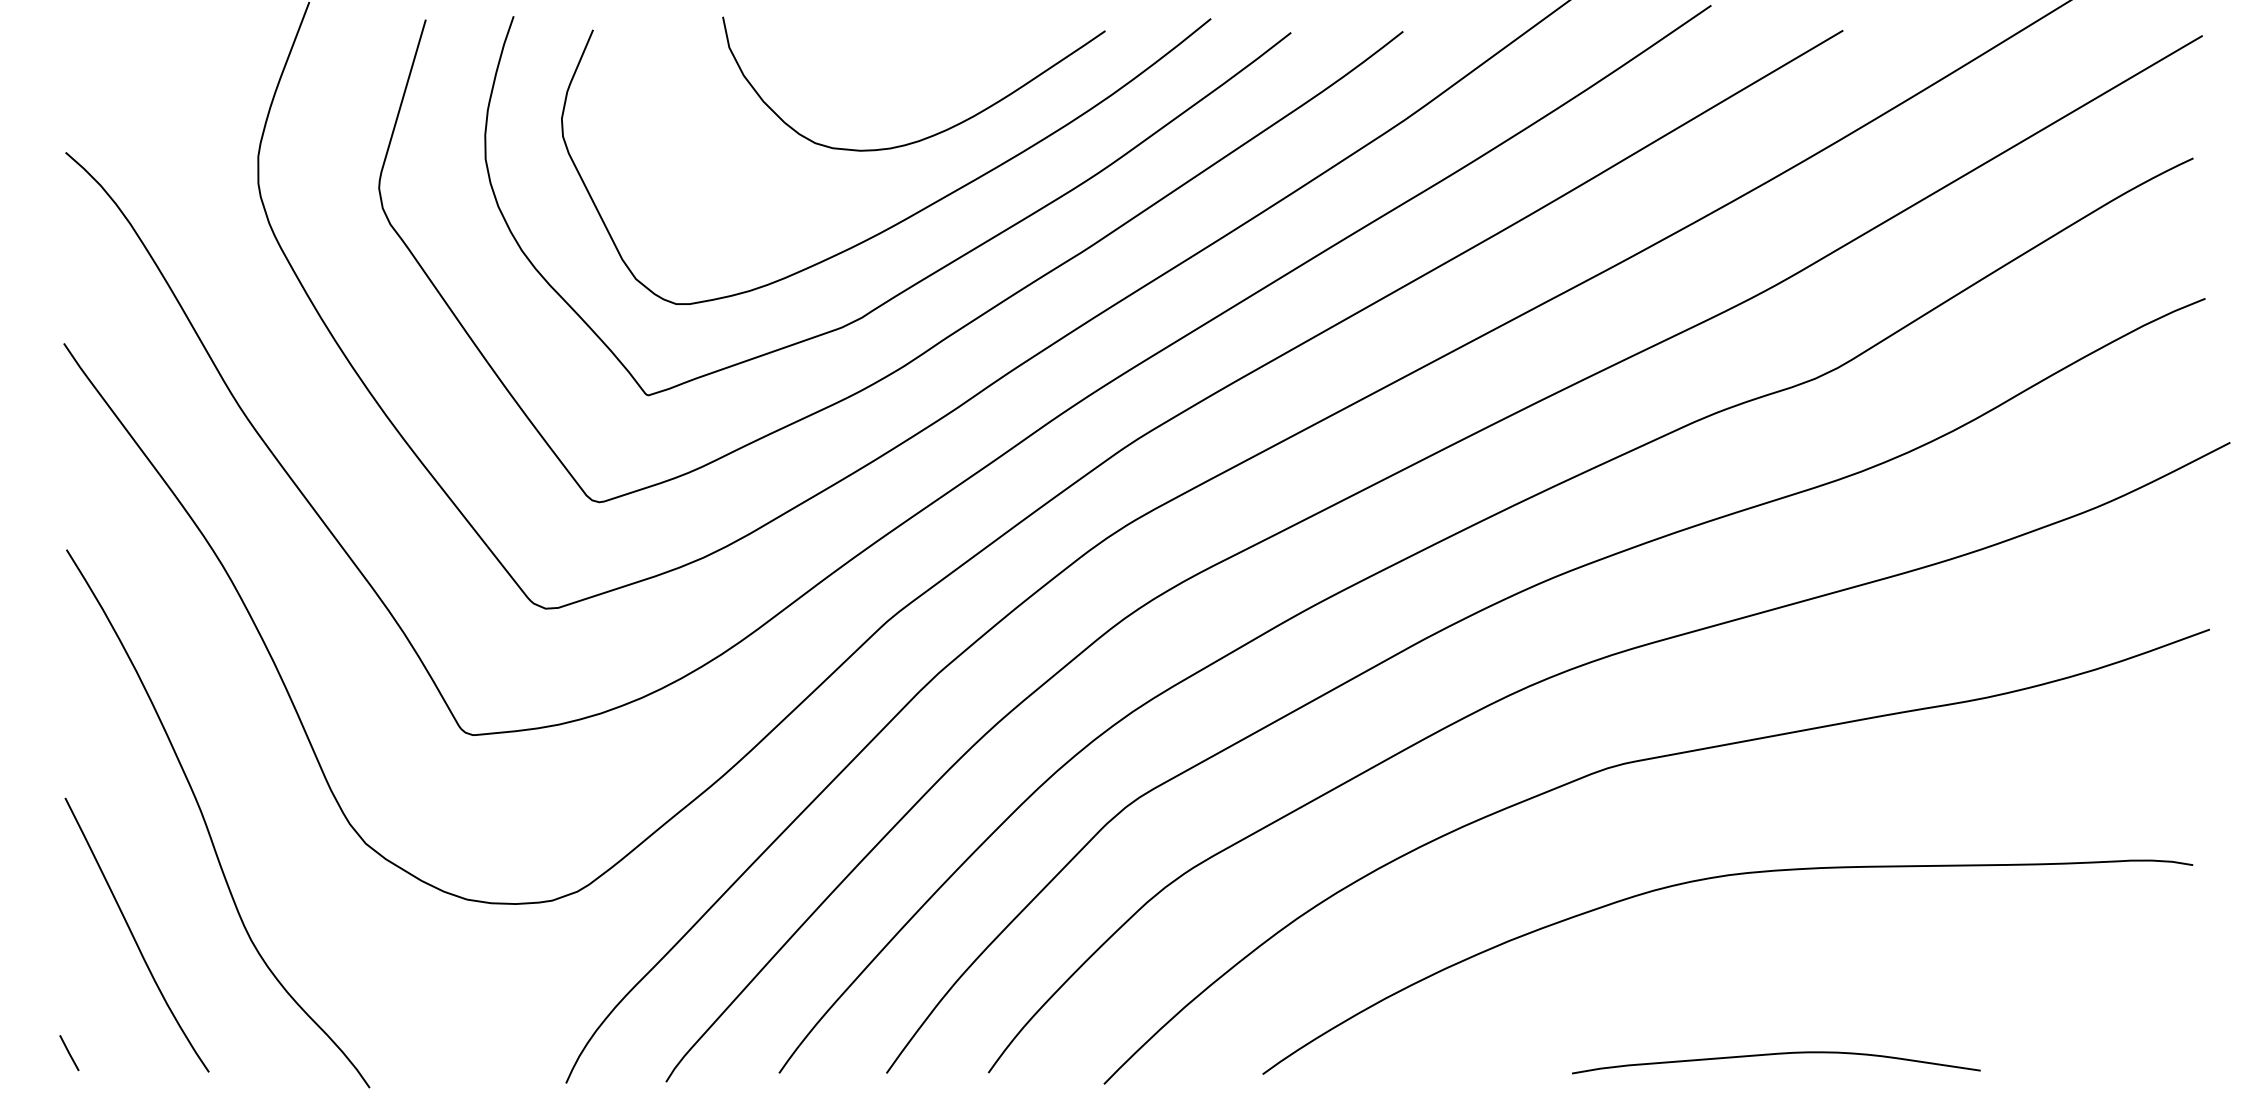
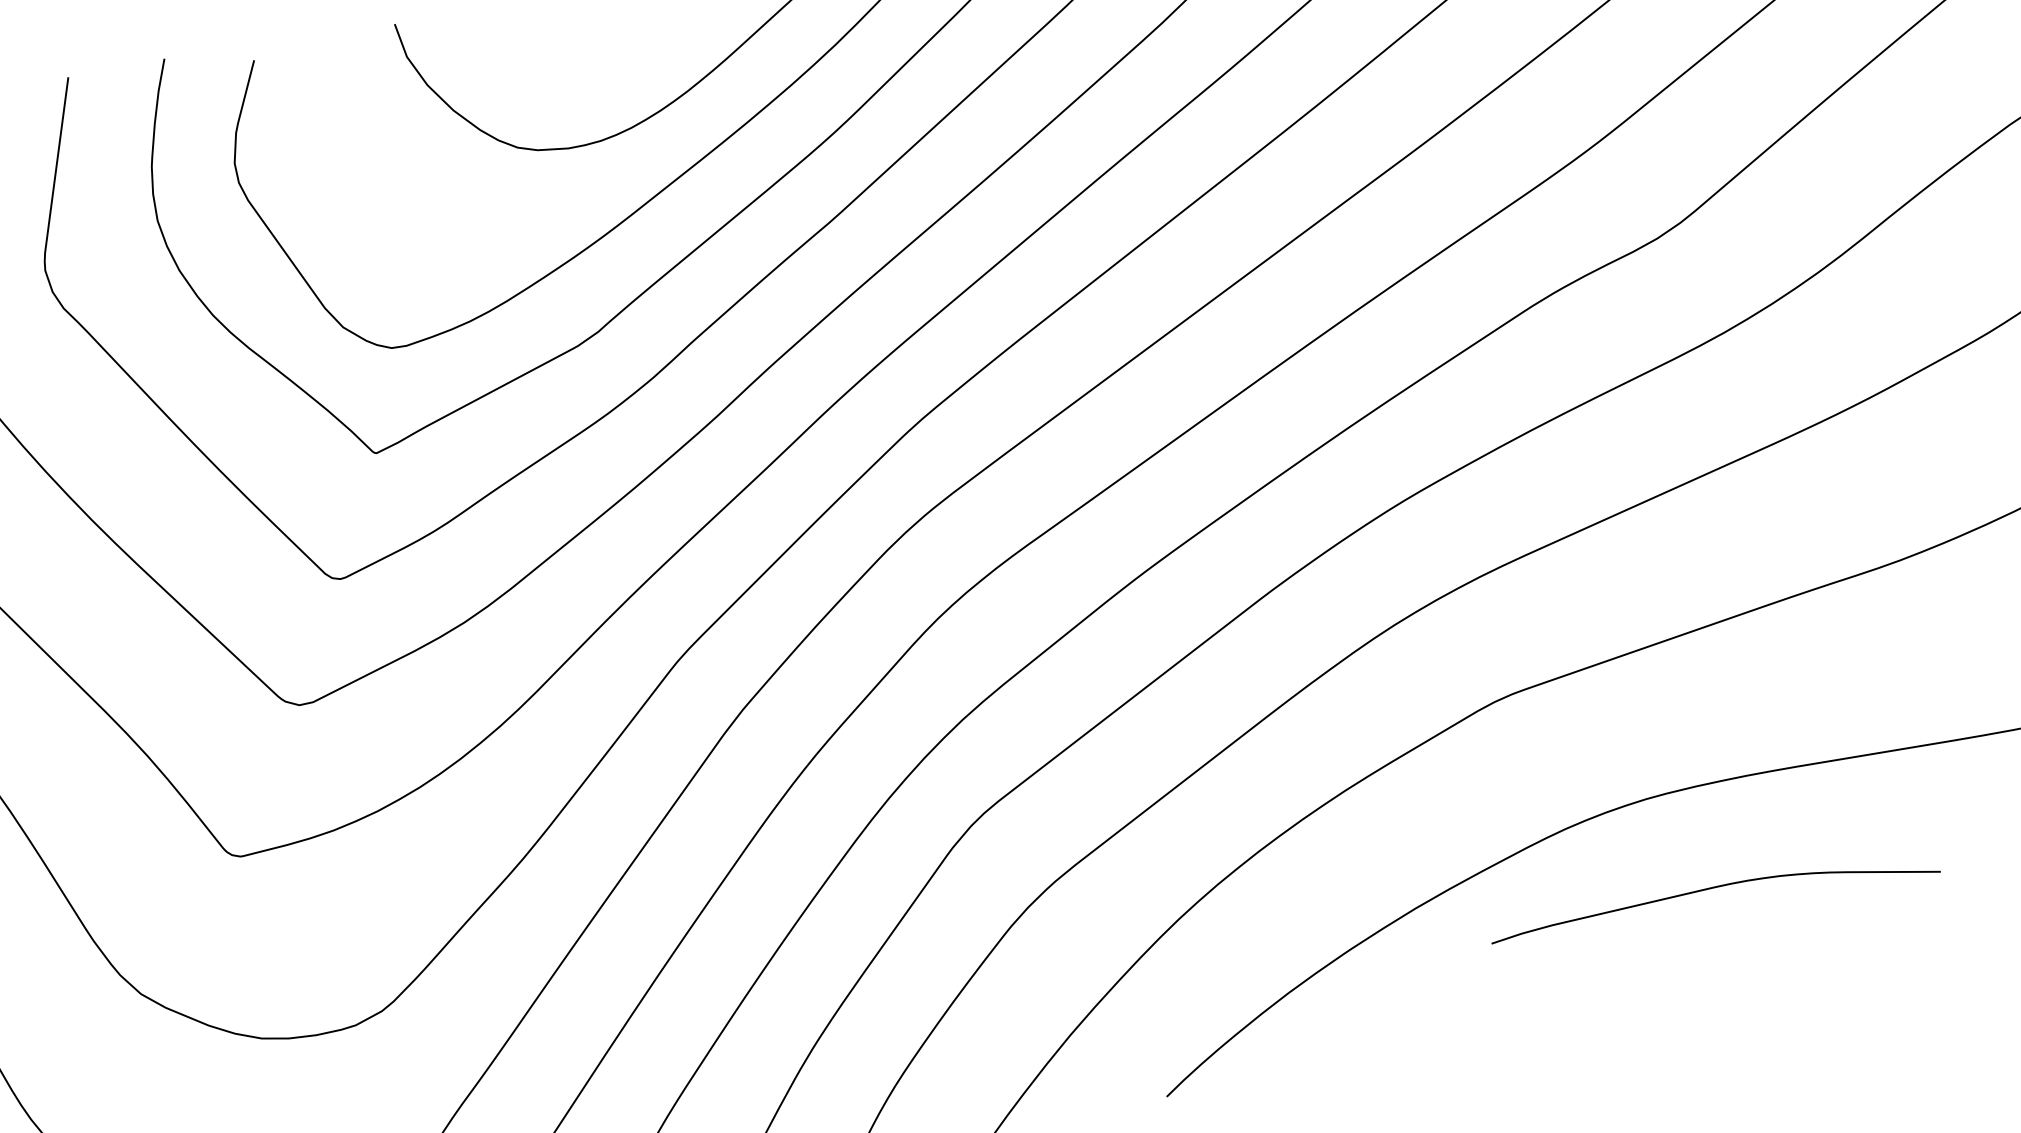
curve: (1776, 1054) -> (1713, 888), moved

